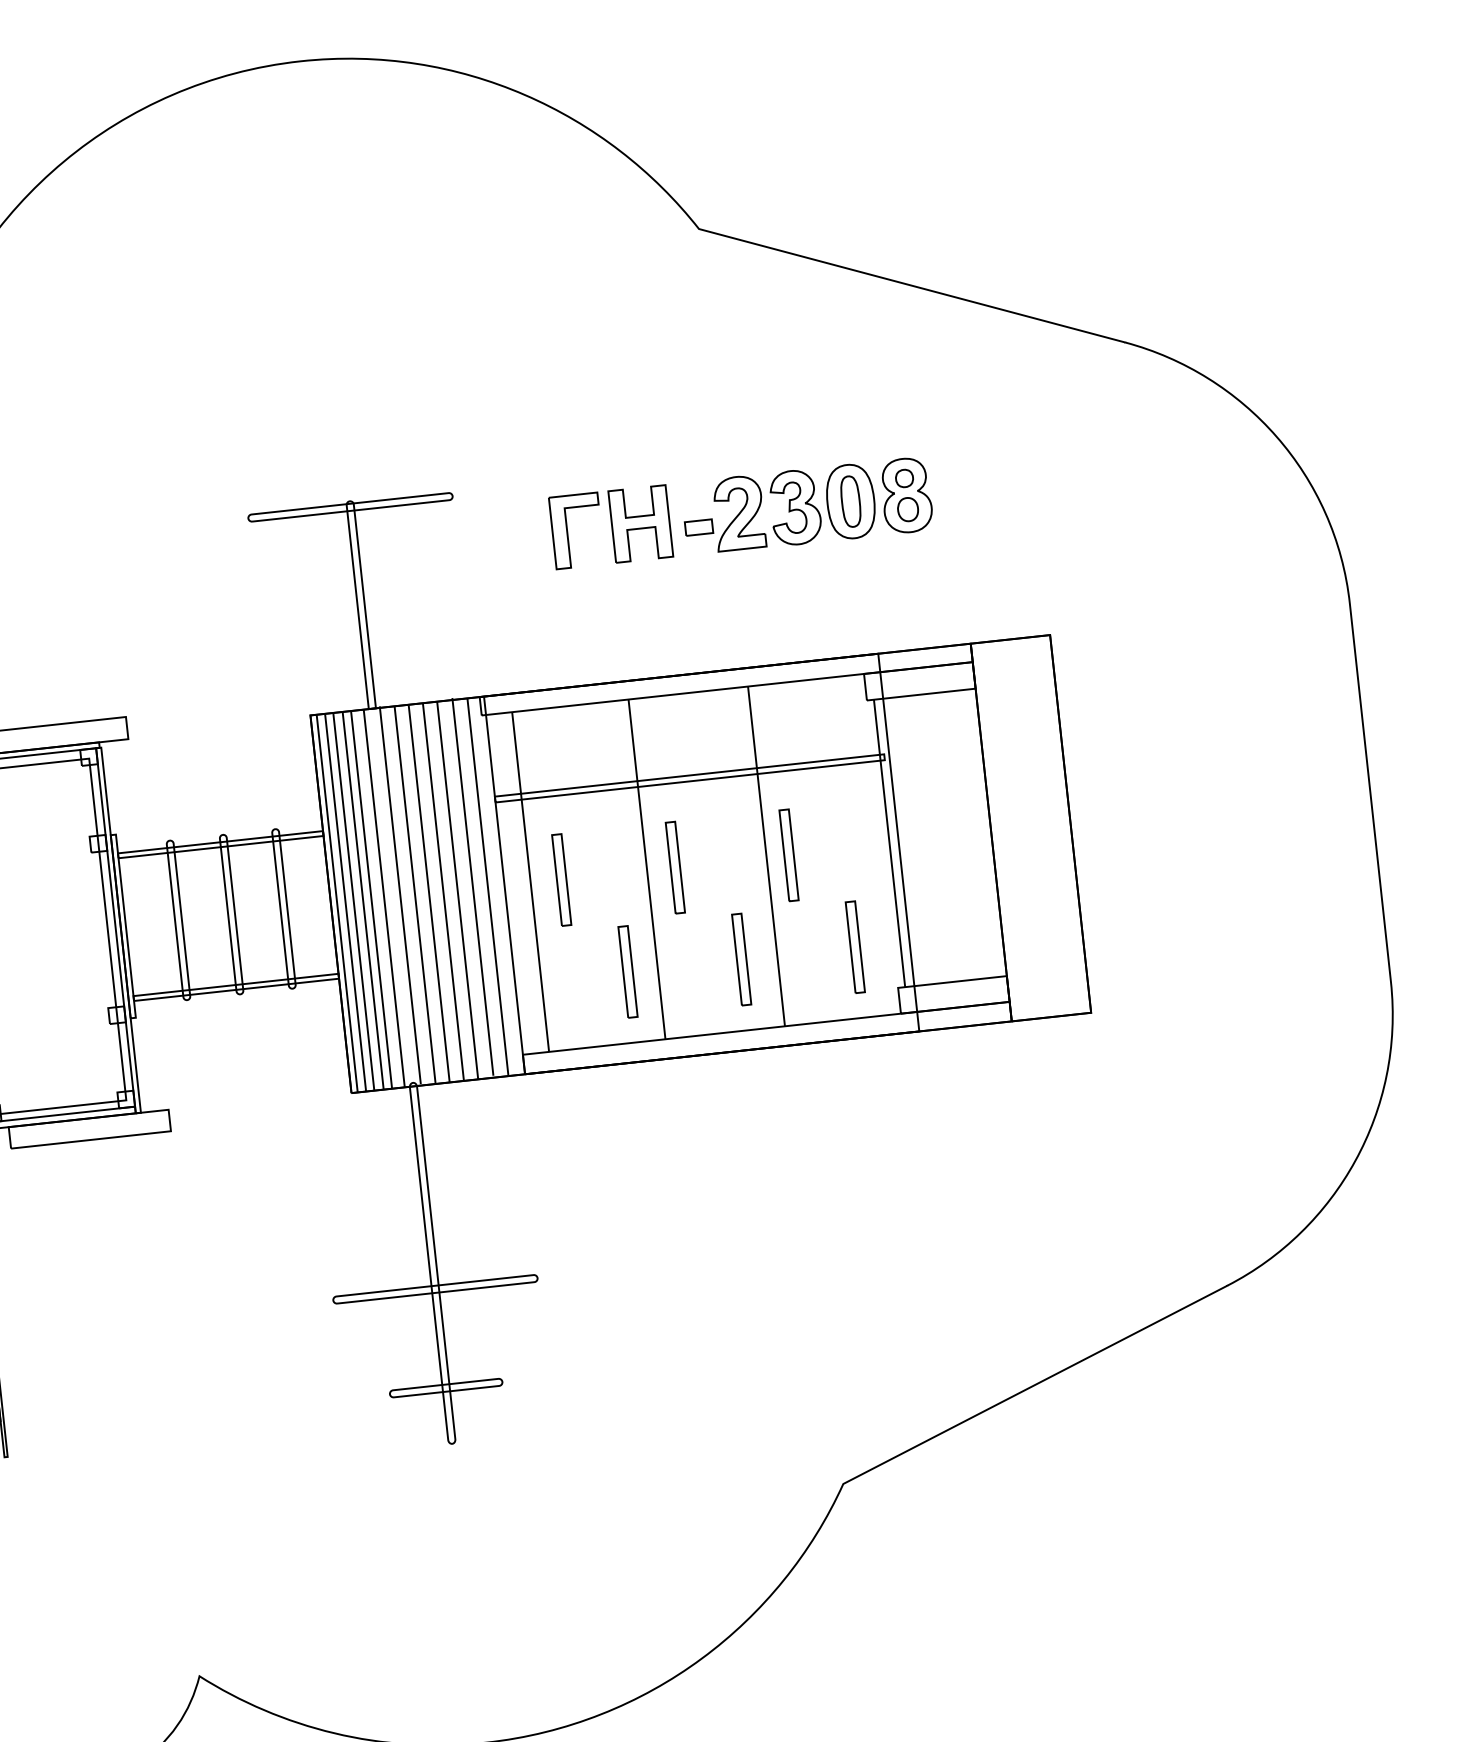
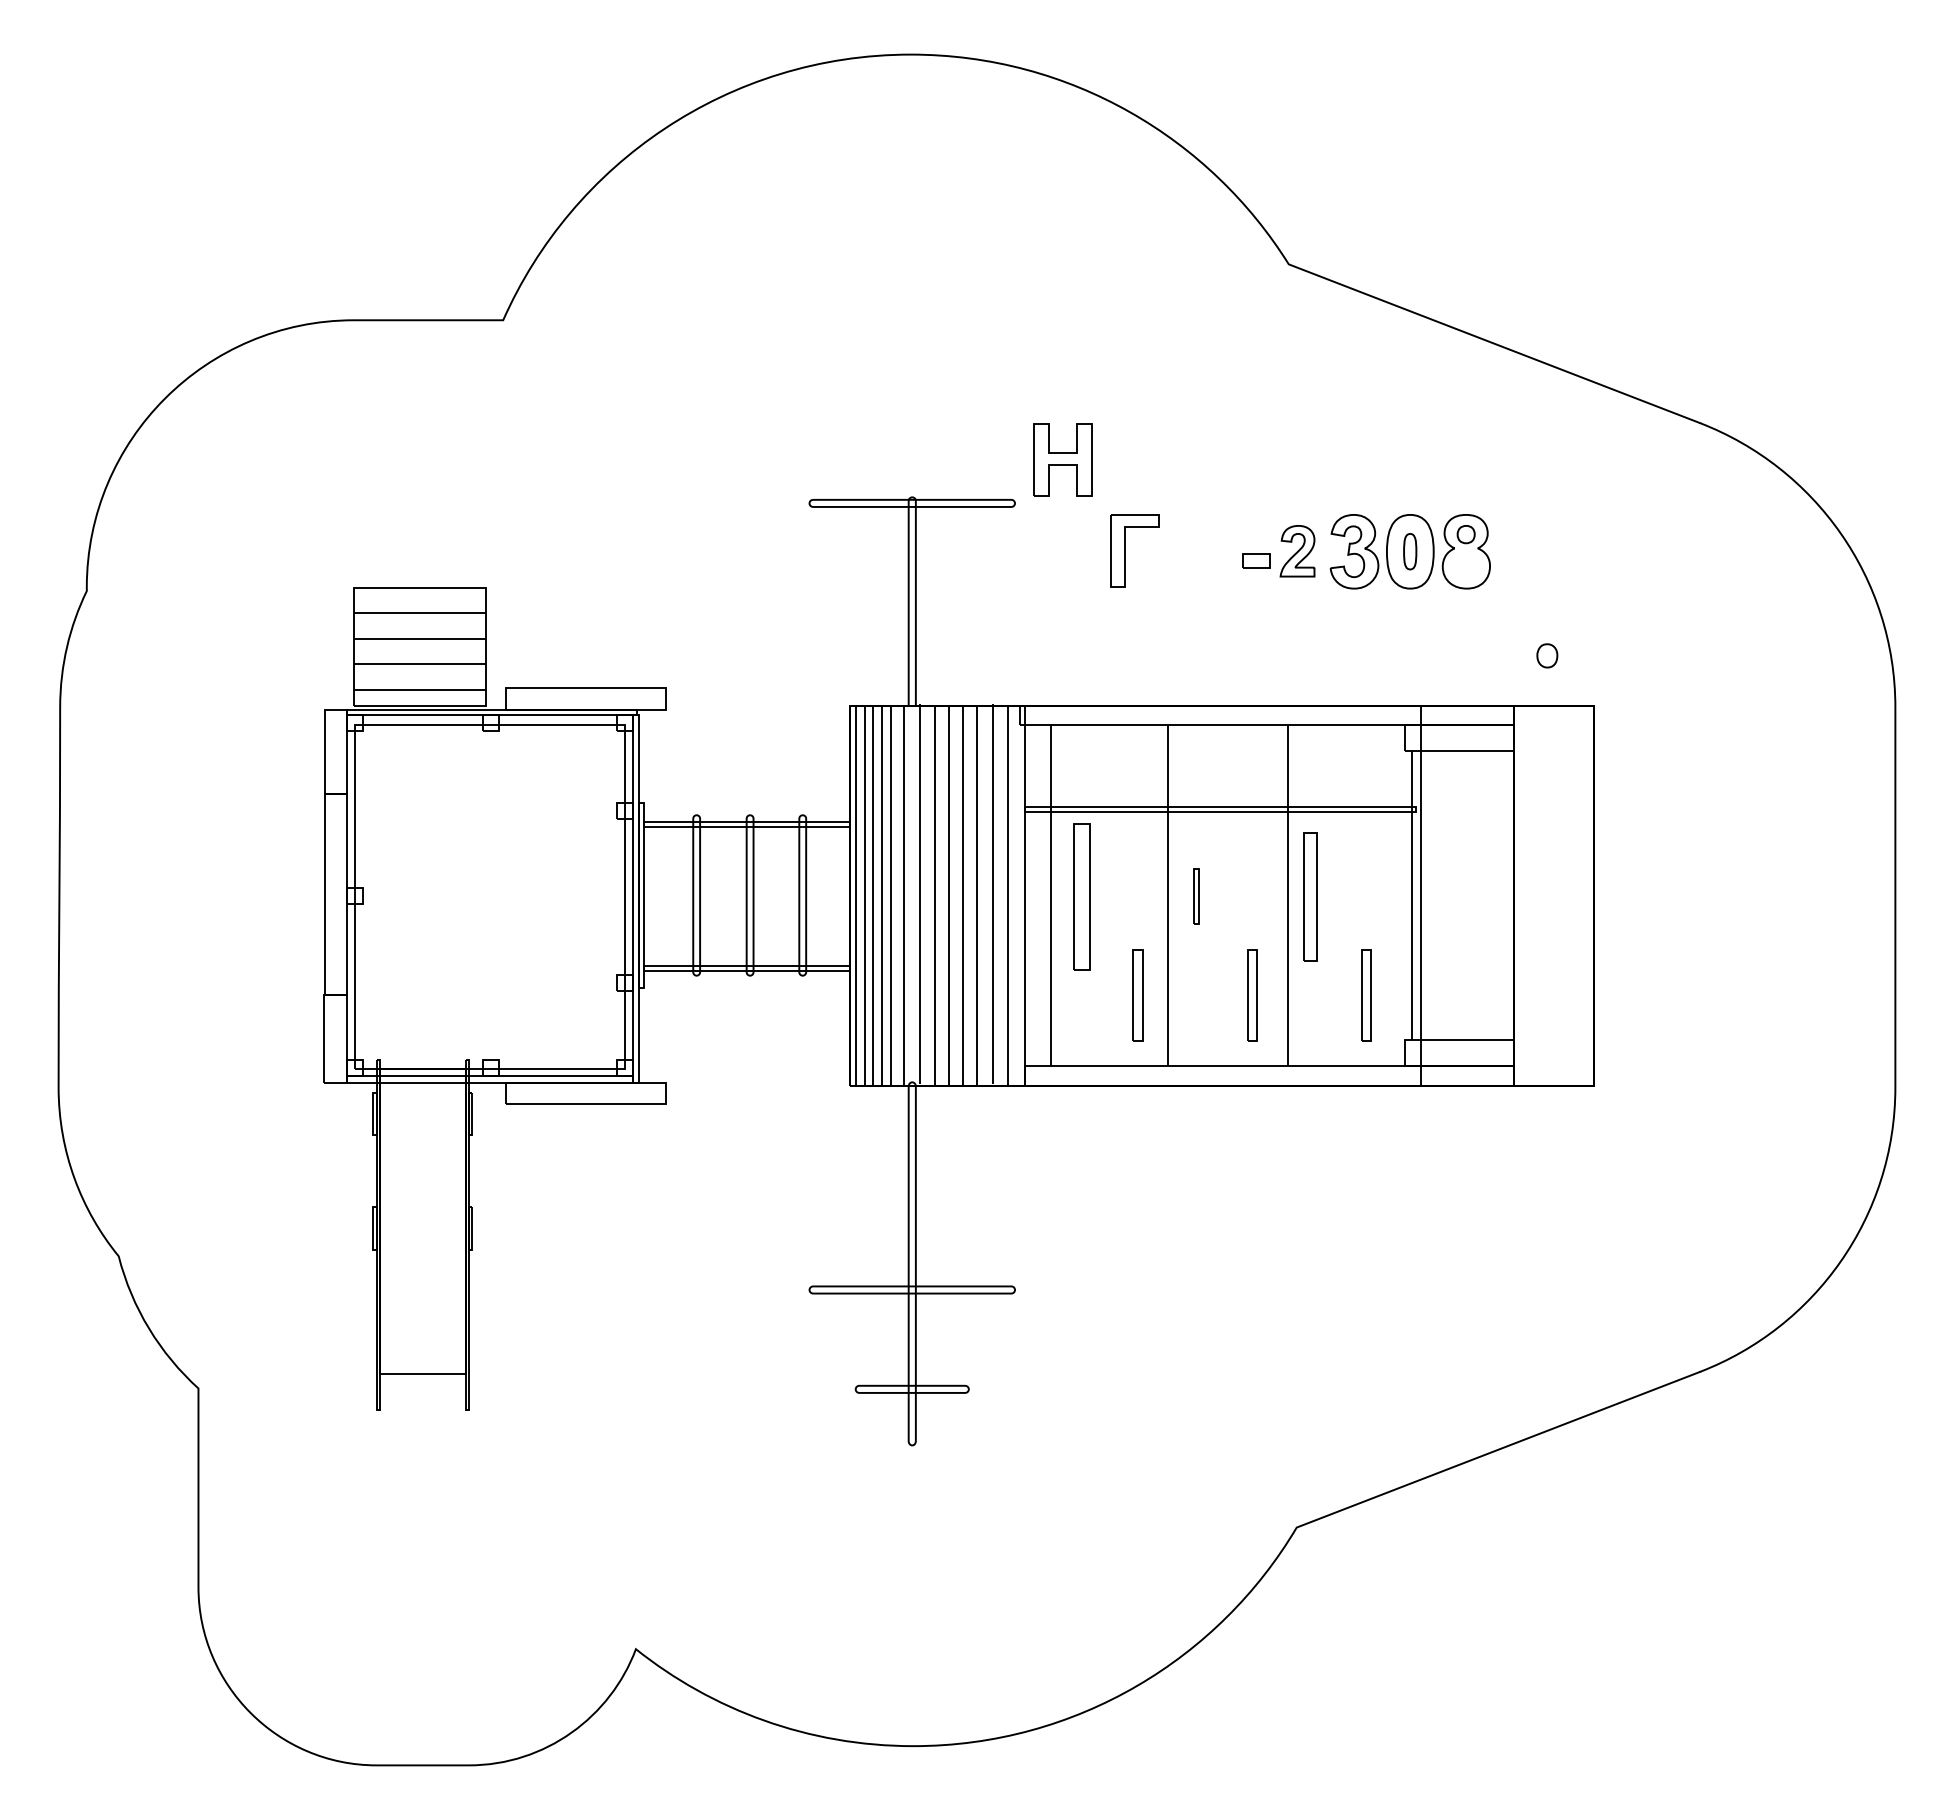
part: (850, 501) -> (1409, 551), size x0.7
part: (908, 509) -> (1547, 655), moved
part: (738, 513) -> (1297, 551), size x0.7
part: (640, 523) -> (1062, 459), moved
part: (788, 855) -> (1310, 896), size x1.4
part: (675, 867) -> (1196, 896), size x0.6
part: (561, 879) -> (1081, 896), size x1.6

